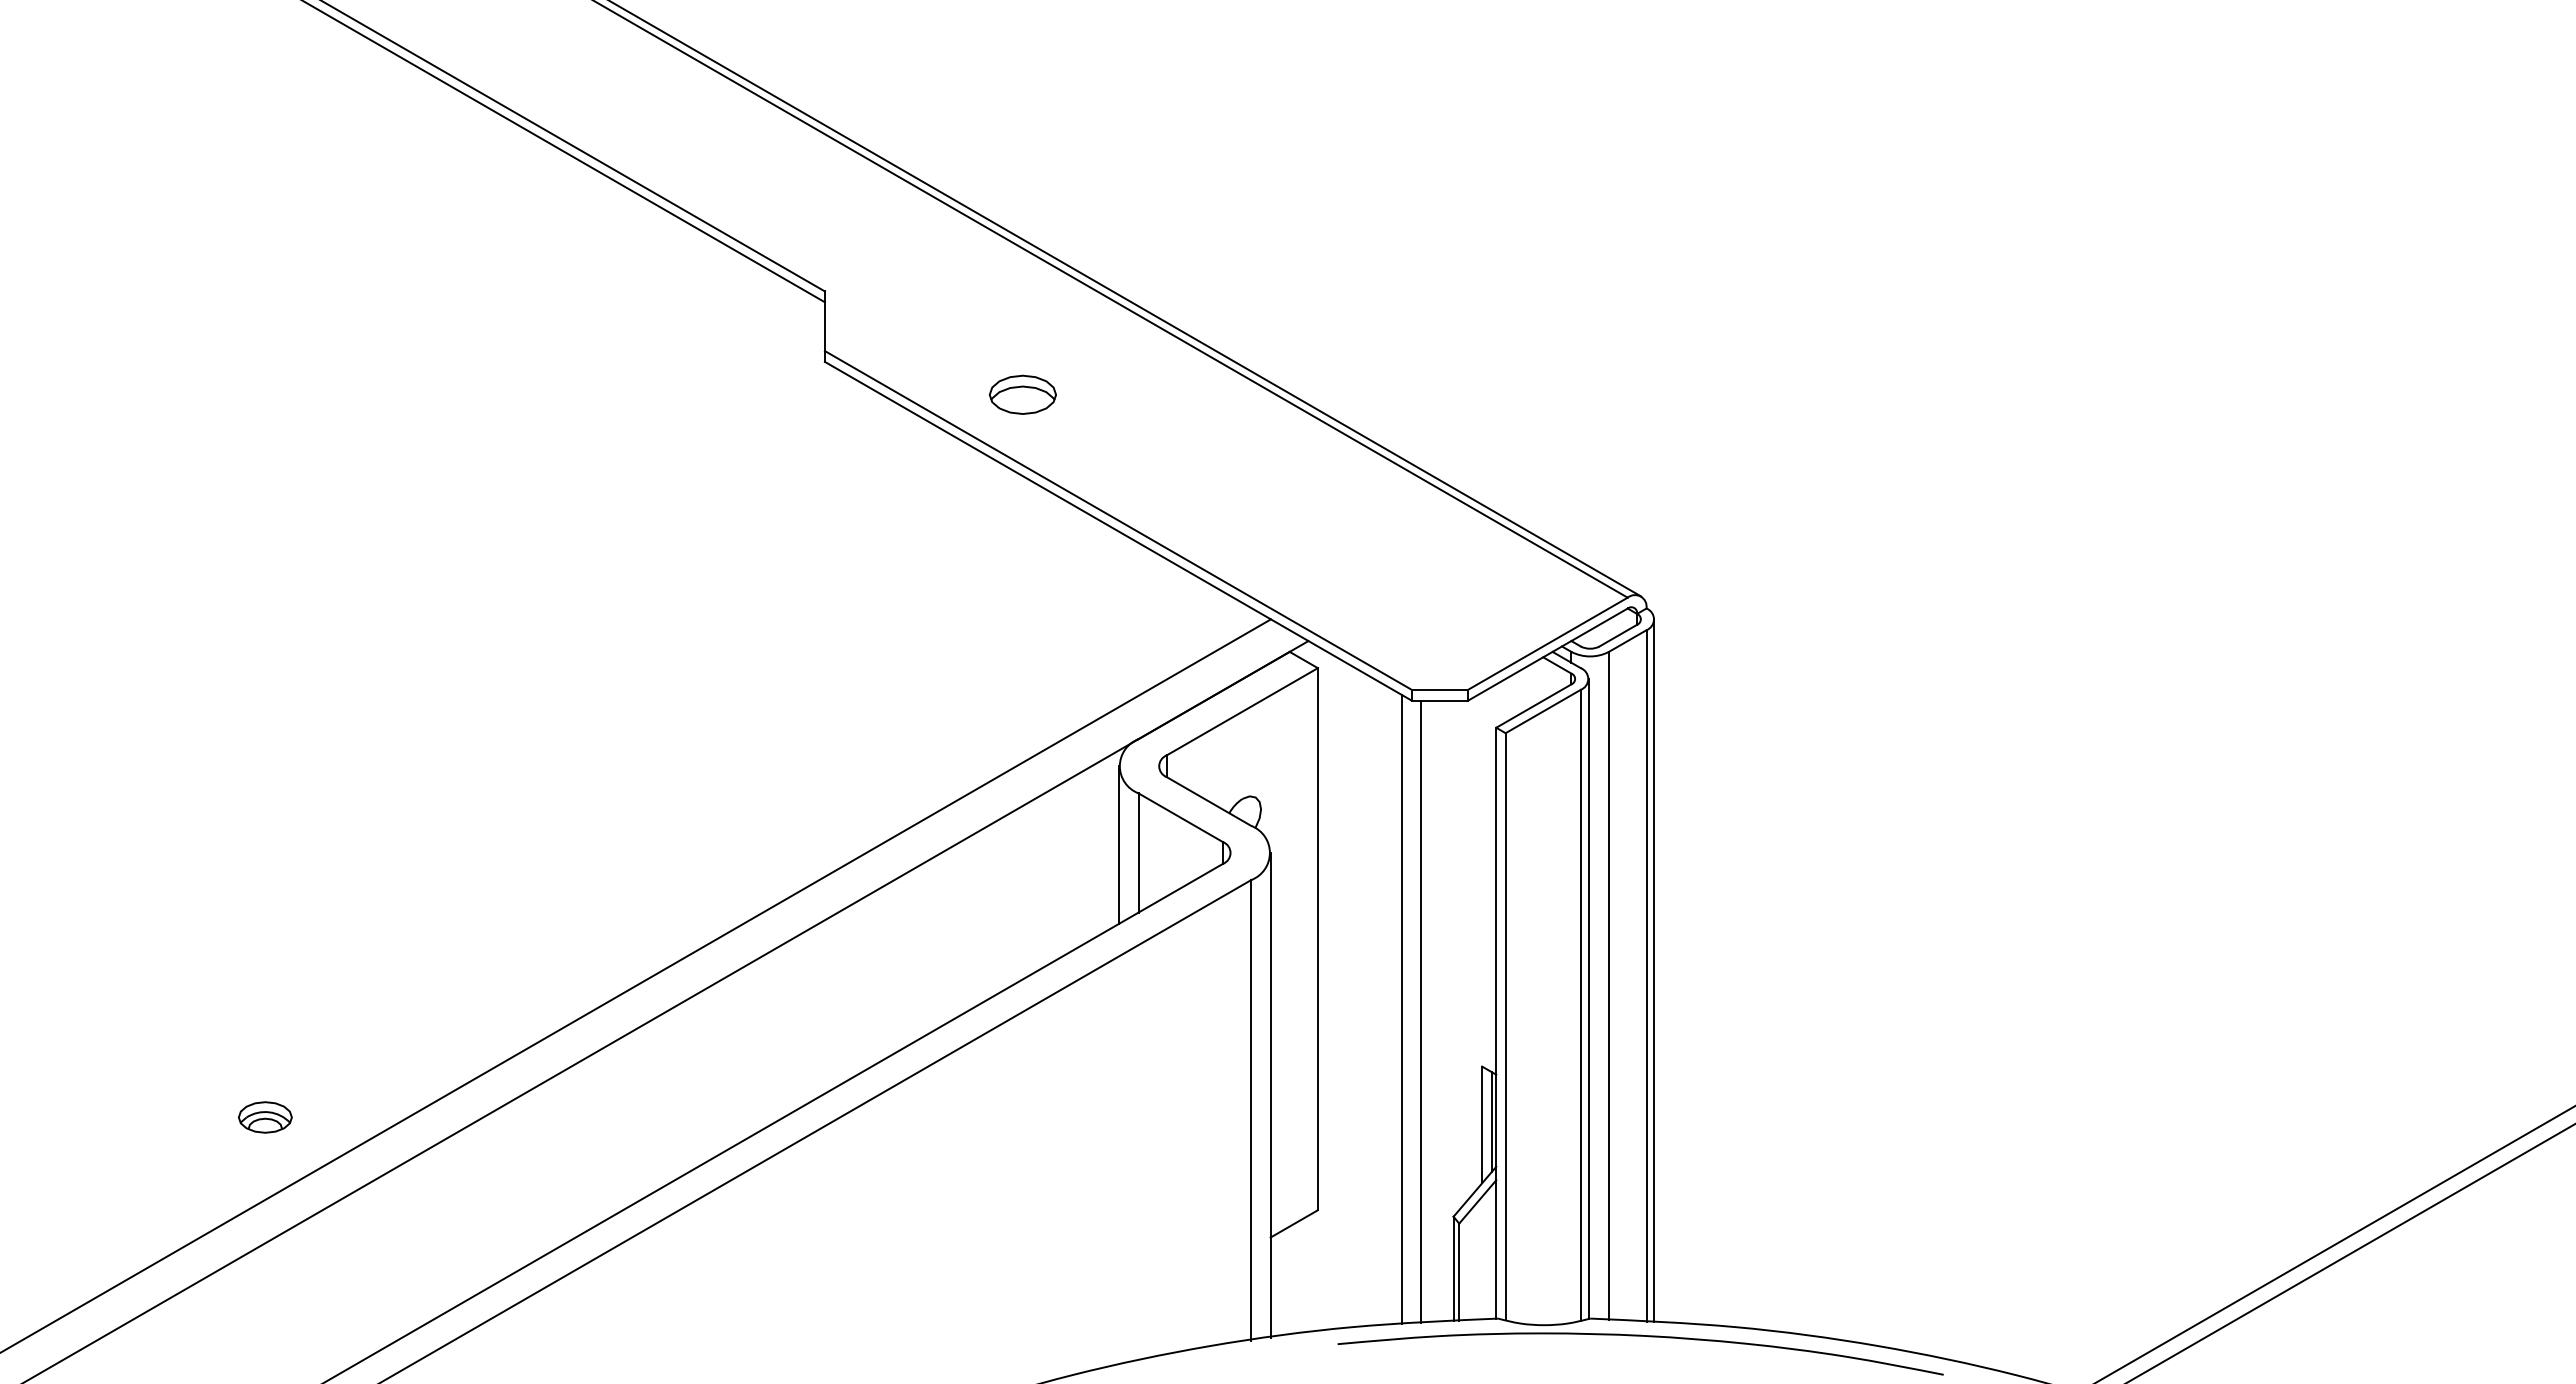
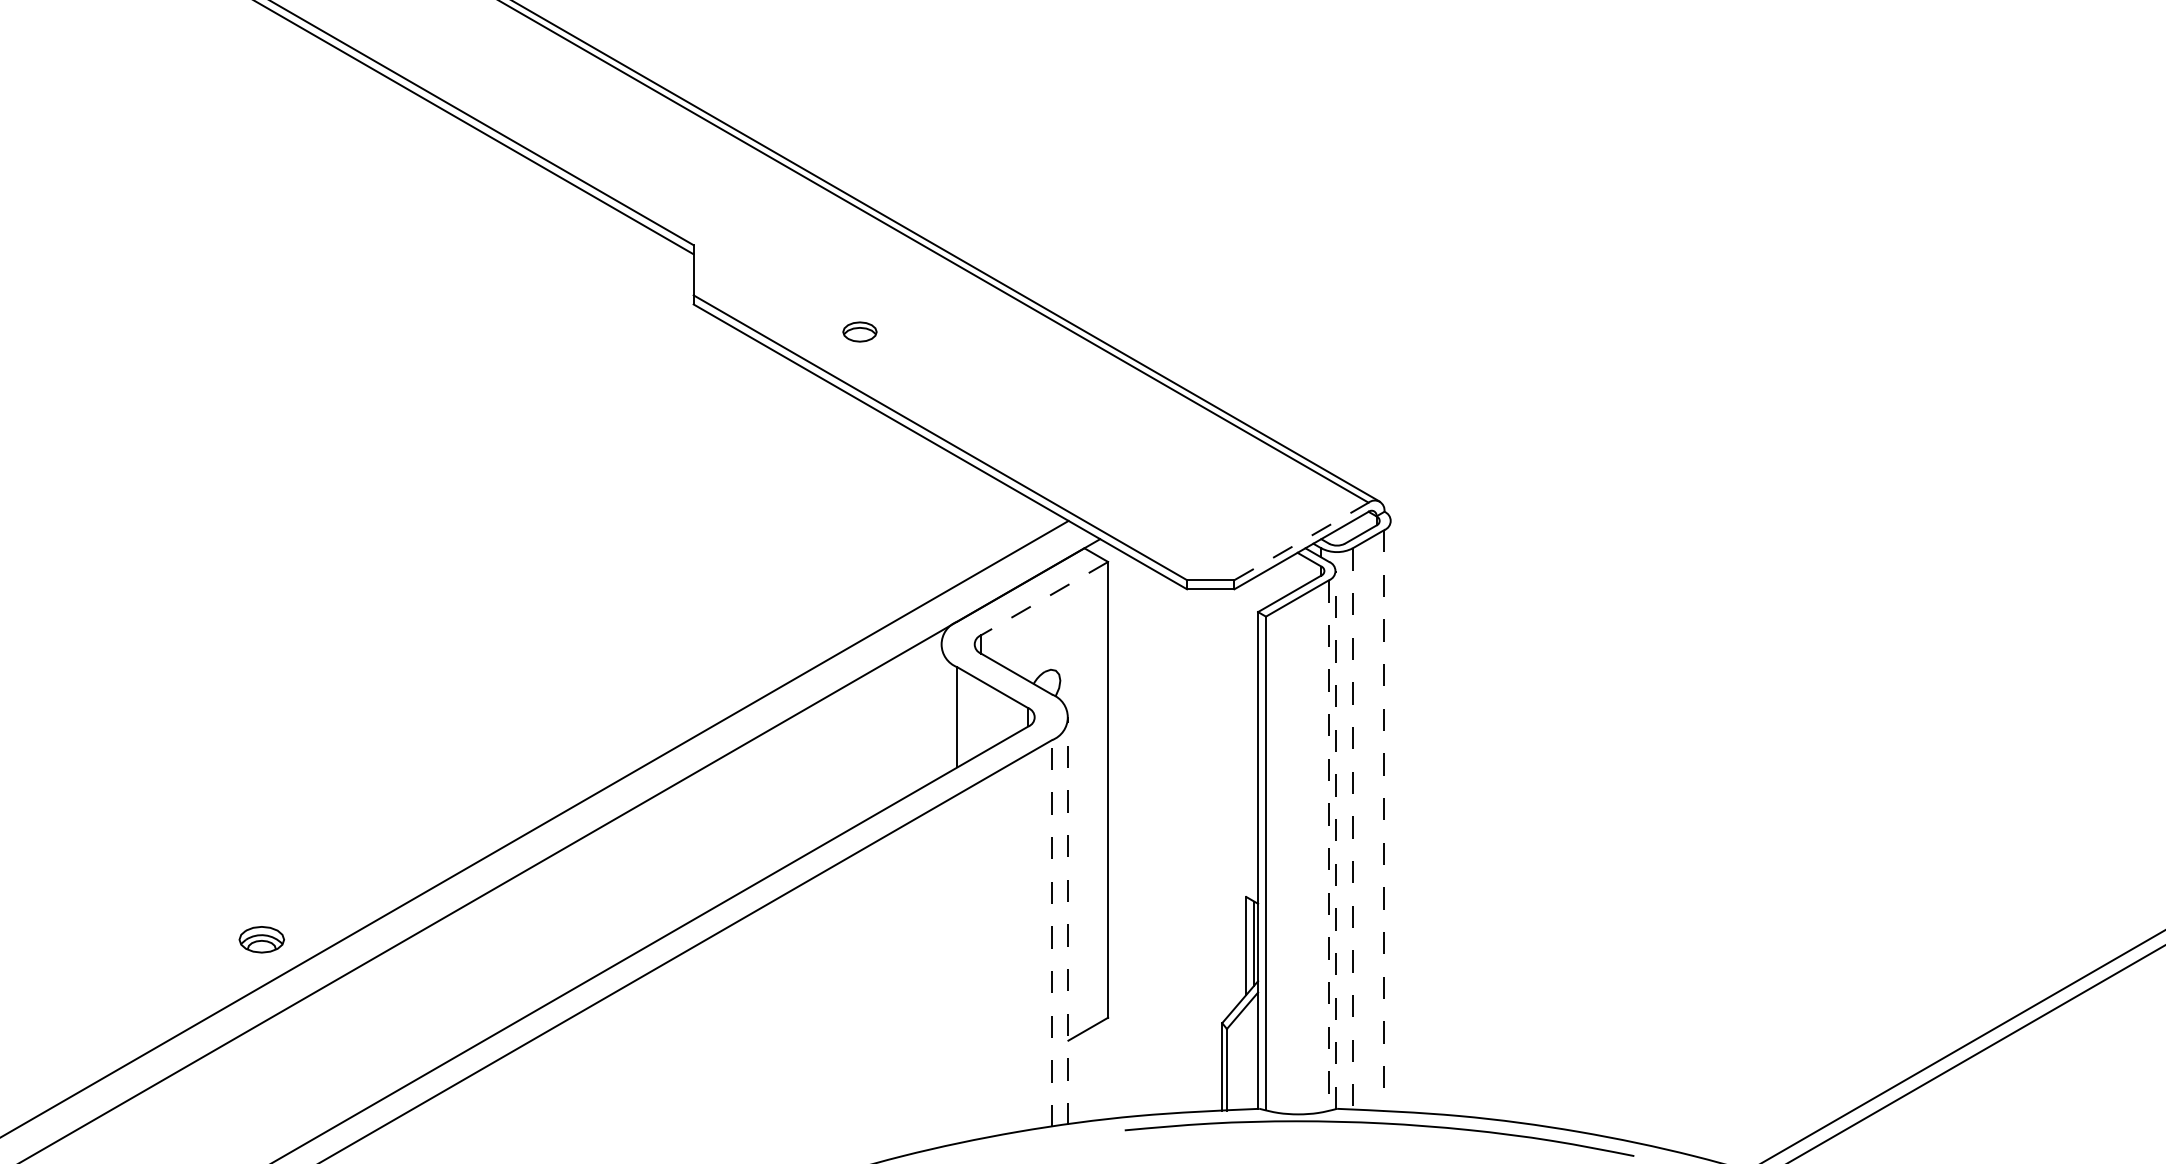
part: (1022, 394) -> (859, 331), size x0.6
line: (1548, 643) -> (1302, 541), solid -> dashed
line: (1241, 712) -> (1043, 599), solid -> dashed
line: (1119, 844) -> (941, 710), removed
line: (1654, 970) -> (1391, 816), removed
line: (1646, 976) -> (1384, 821), solid -> dashed
line: (1608, 985) -> (1352, 828), solid -> dashed
line: (1588, 998) -> (1335, 839), solid -> dashed
line: (1580, 1005) -> (1328, 845), solid -> dashed
line: (1402, 1009) -> (1179, 848), removed
line: (1421, 1011) -> (1195, 850), removed
line: (1270, 1095) -> (1068, 921), solid -> dashed
line: (1251, 1109) -> (1052, 933), solid -> dashed
part: (265, 1117) -> (261, 939), moved

